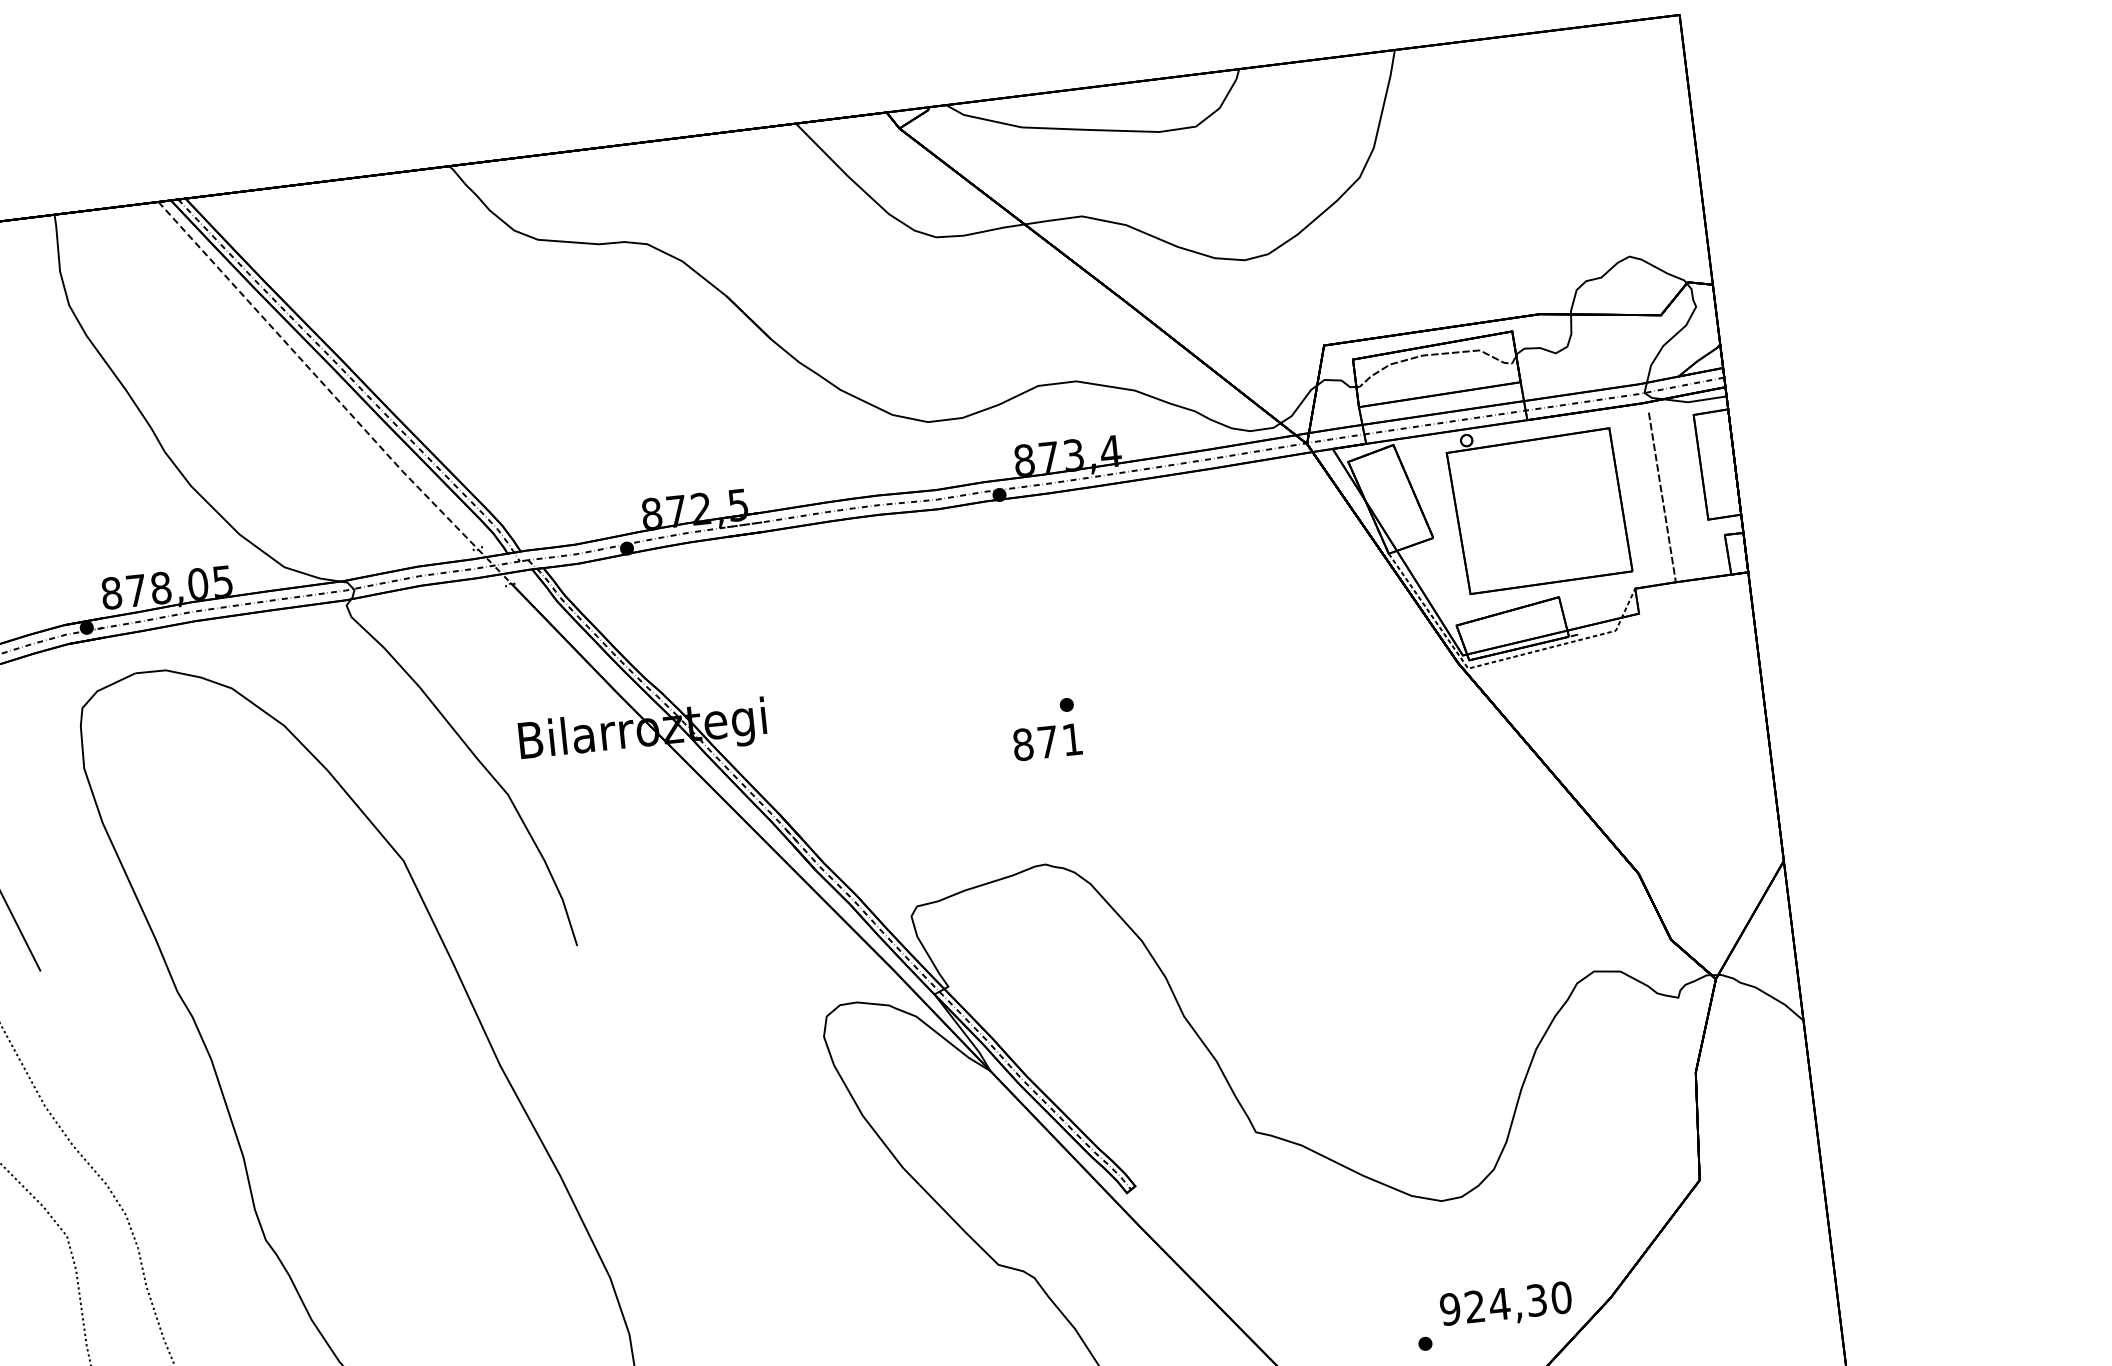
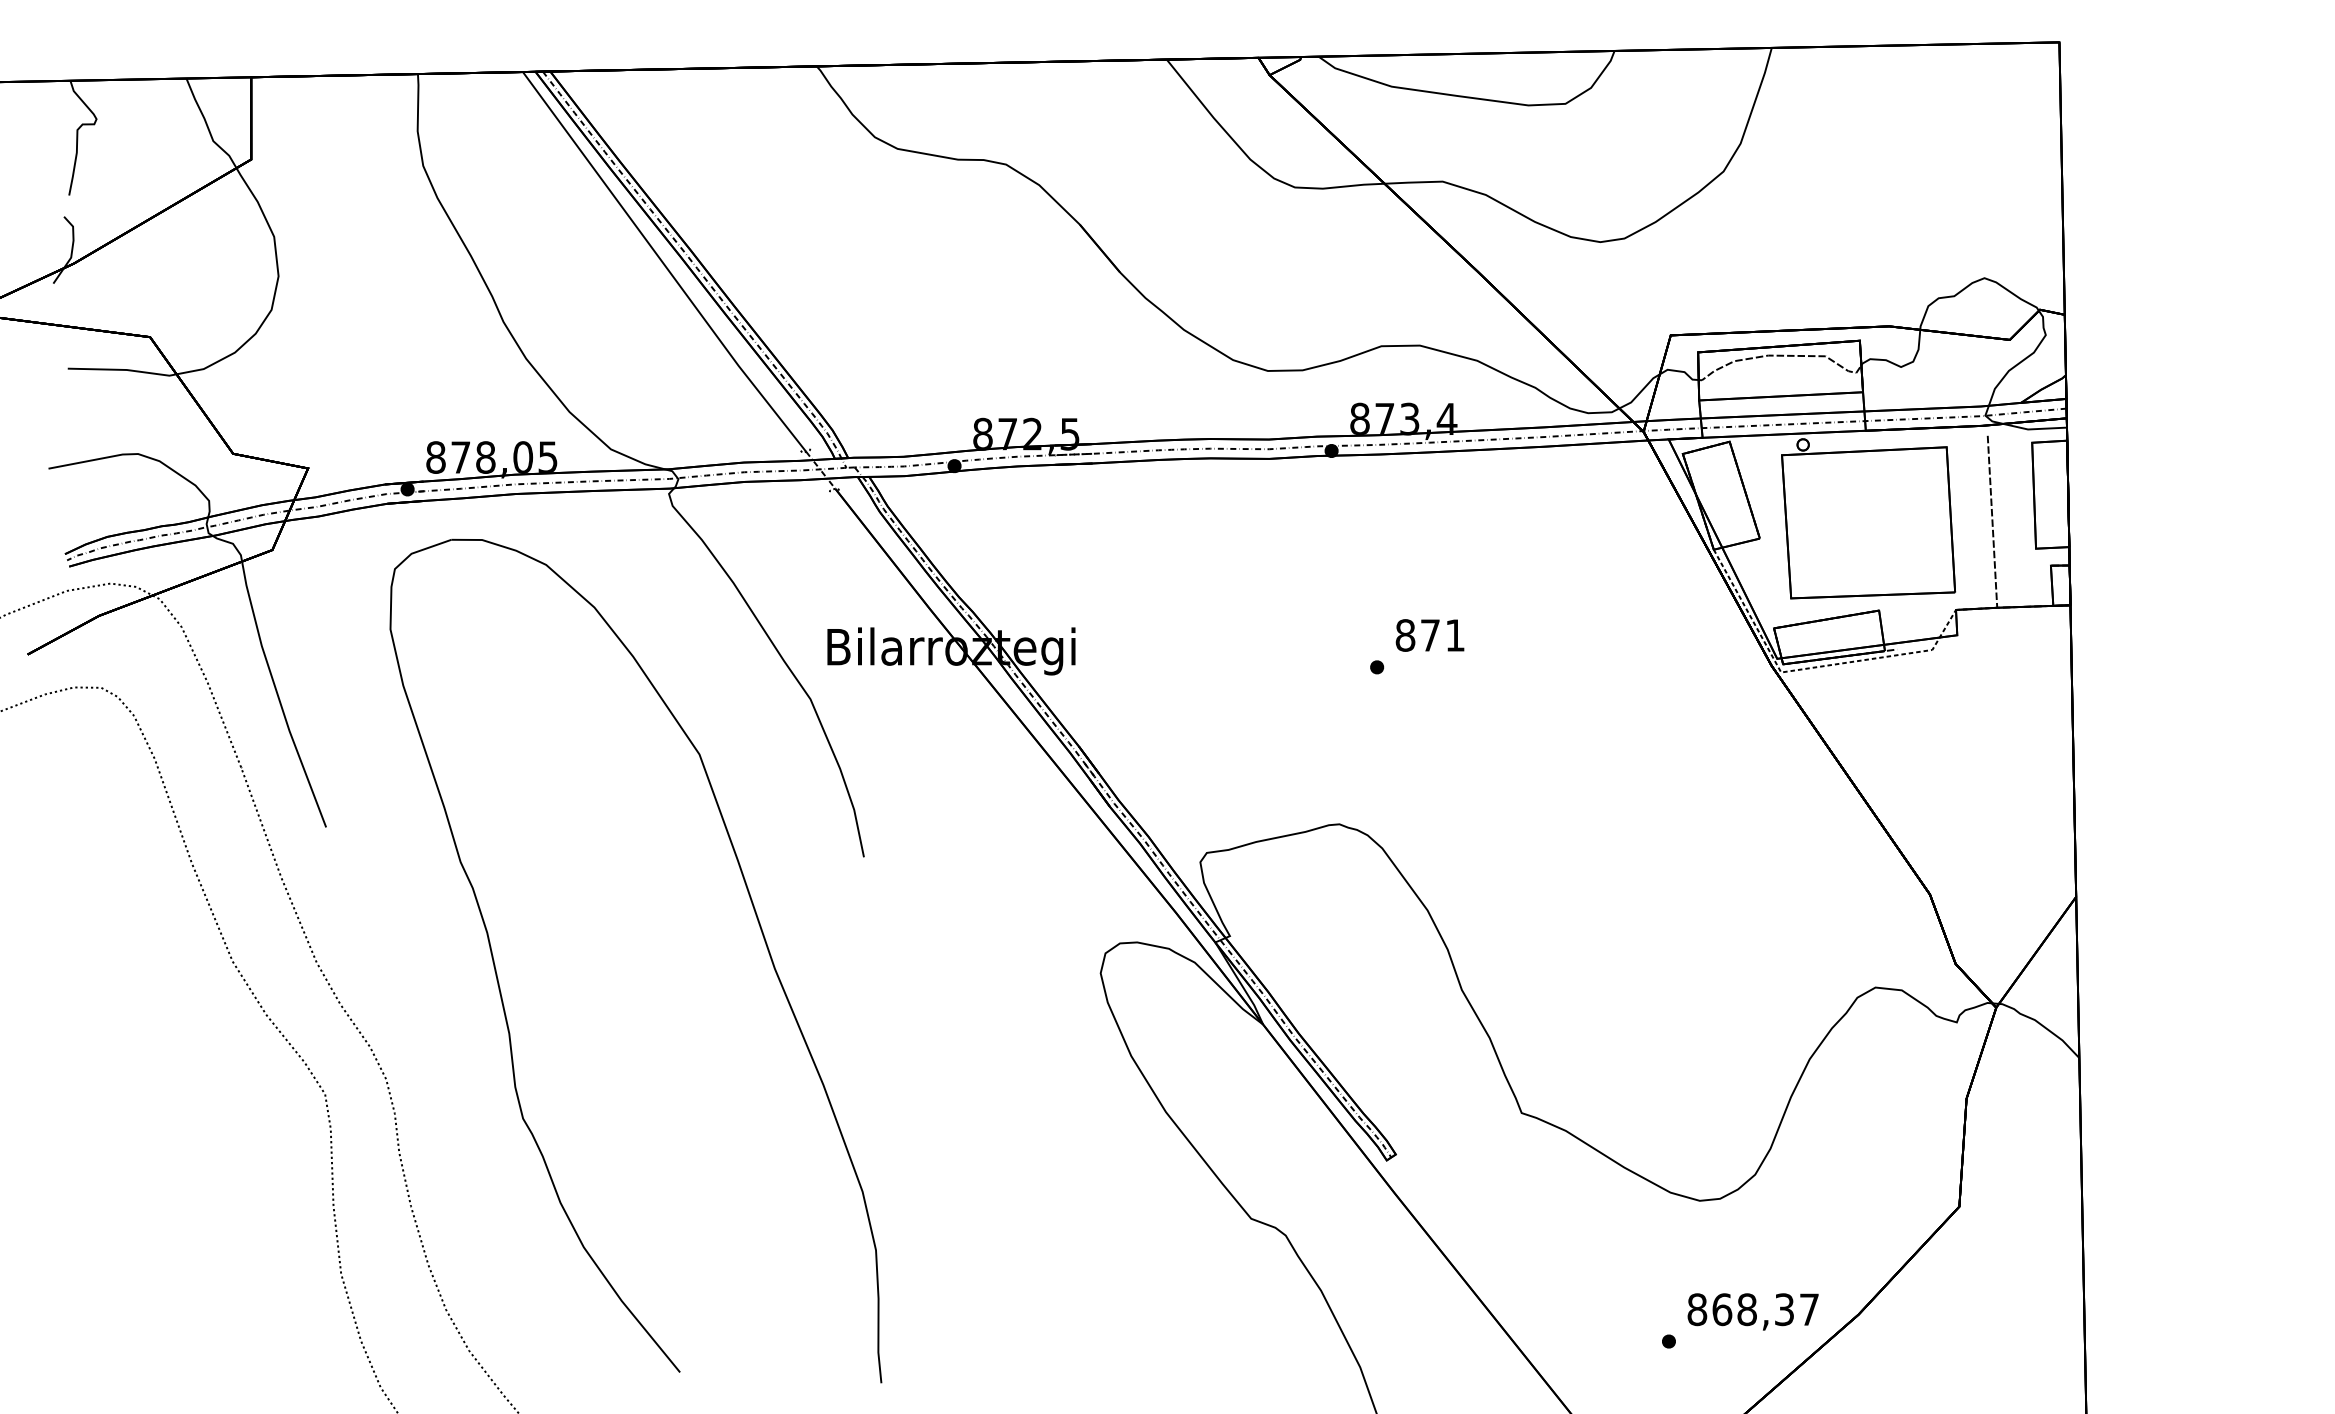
line: (317, 377) -> (663, 263), dashed -> solid
text: (1047, 742) -> (1429, 635), moved
text: (1506, 1303) -> (1753, 1309), 924,30 -> 868,37

